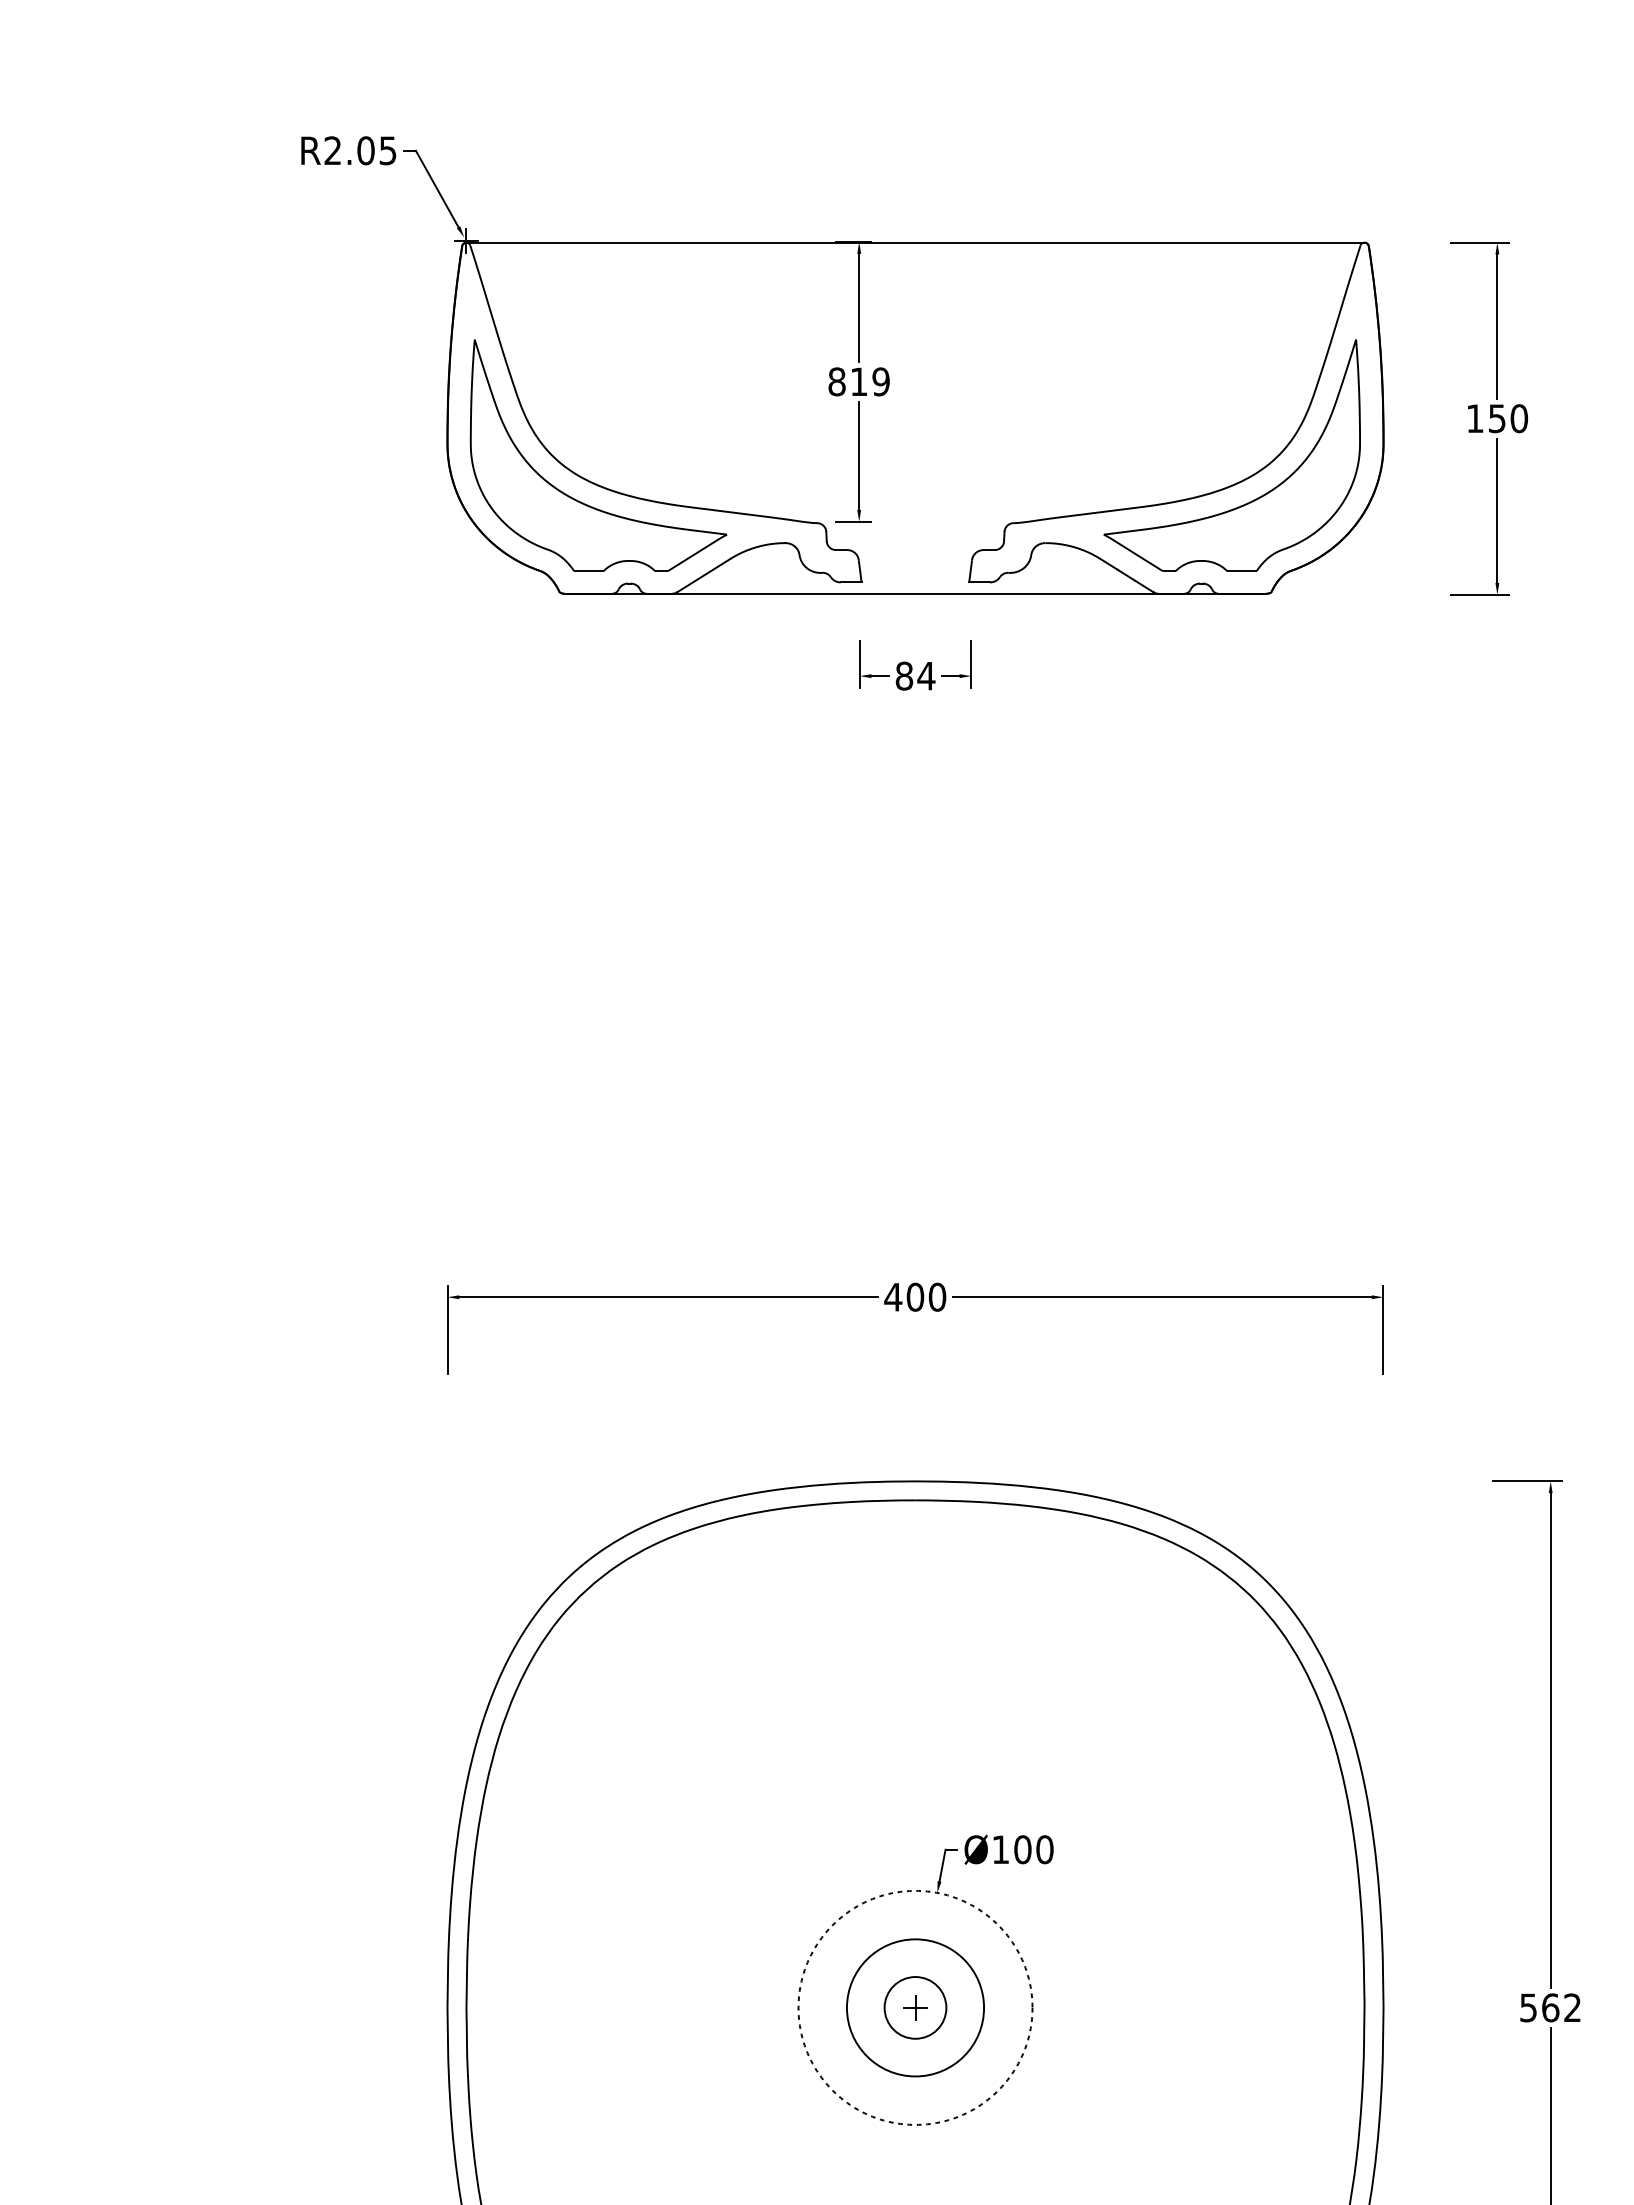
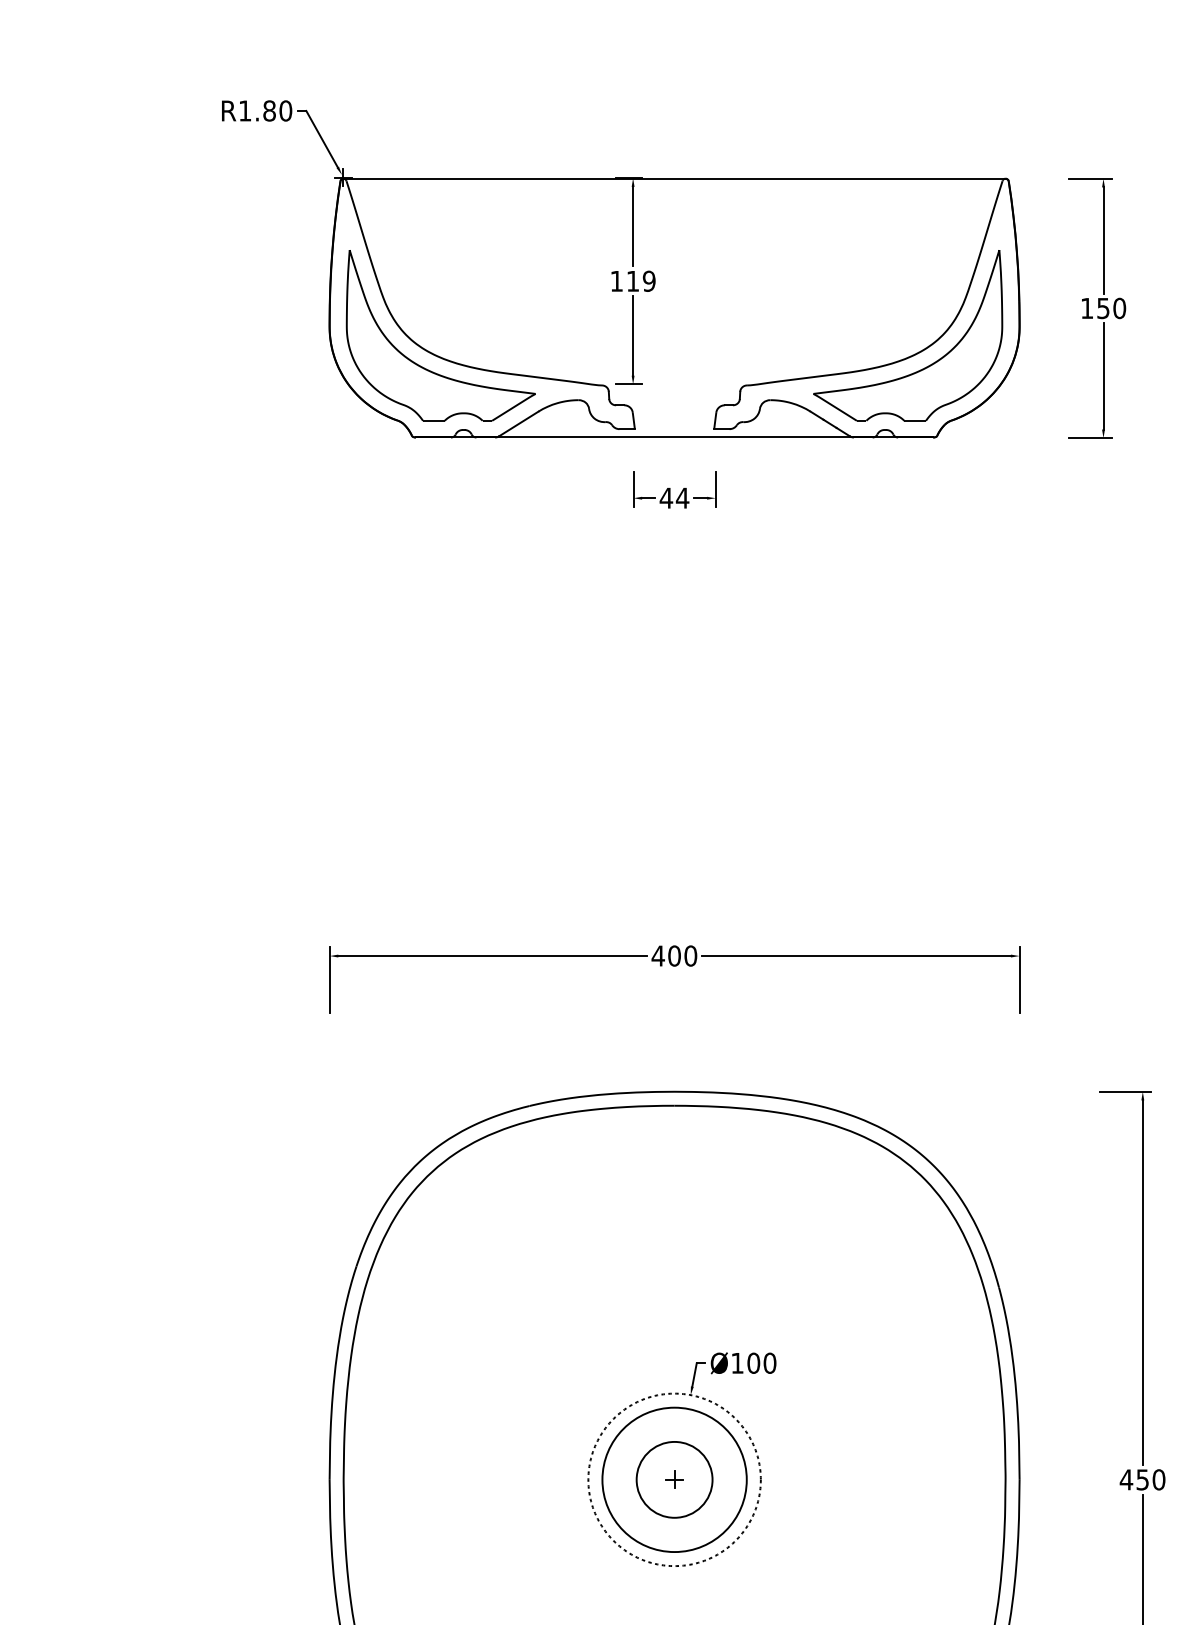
text: (360, 150) -> (265, 110), R2.05 -> R1.80
text: (836, 381) -> (616, 281), 819 -> 119
text: (904, 675) -> (666, 497), 84 -> 44
circle: (915, 2007) -> (674, 1479), size x1.43
circle: (915, 2007) -> (674, 1479), size x1.67
text: (1550, 2007) -> (1142, 1479), 562 -> 450

